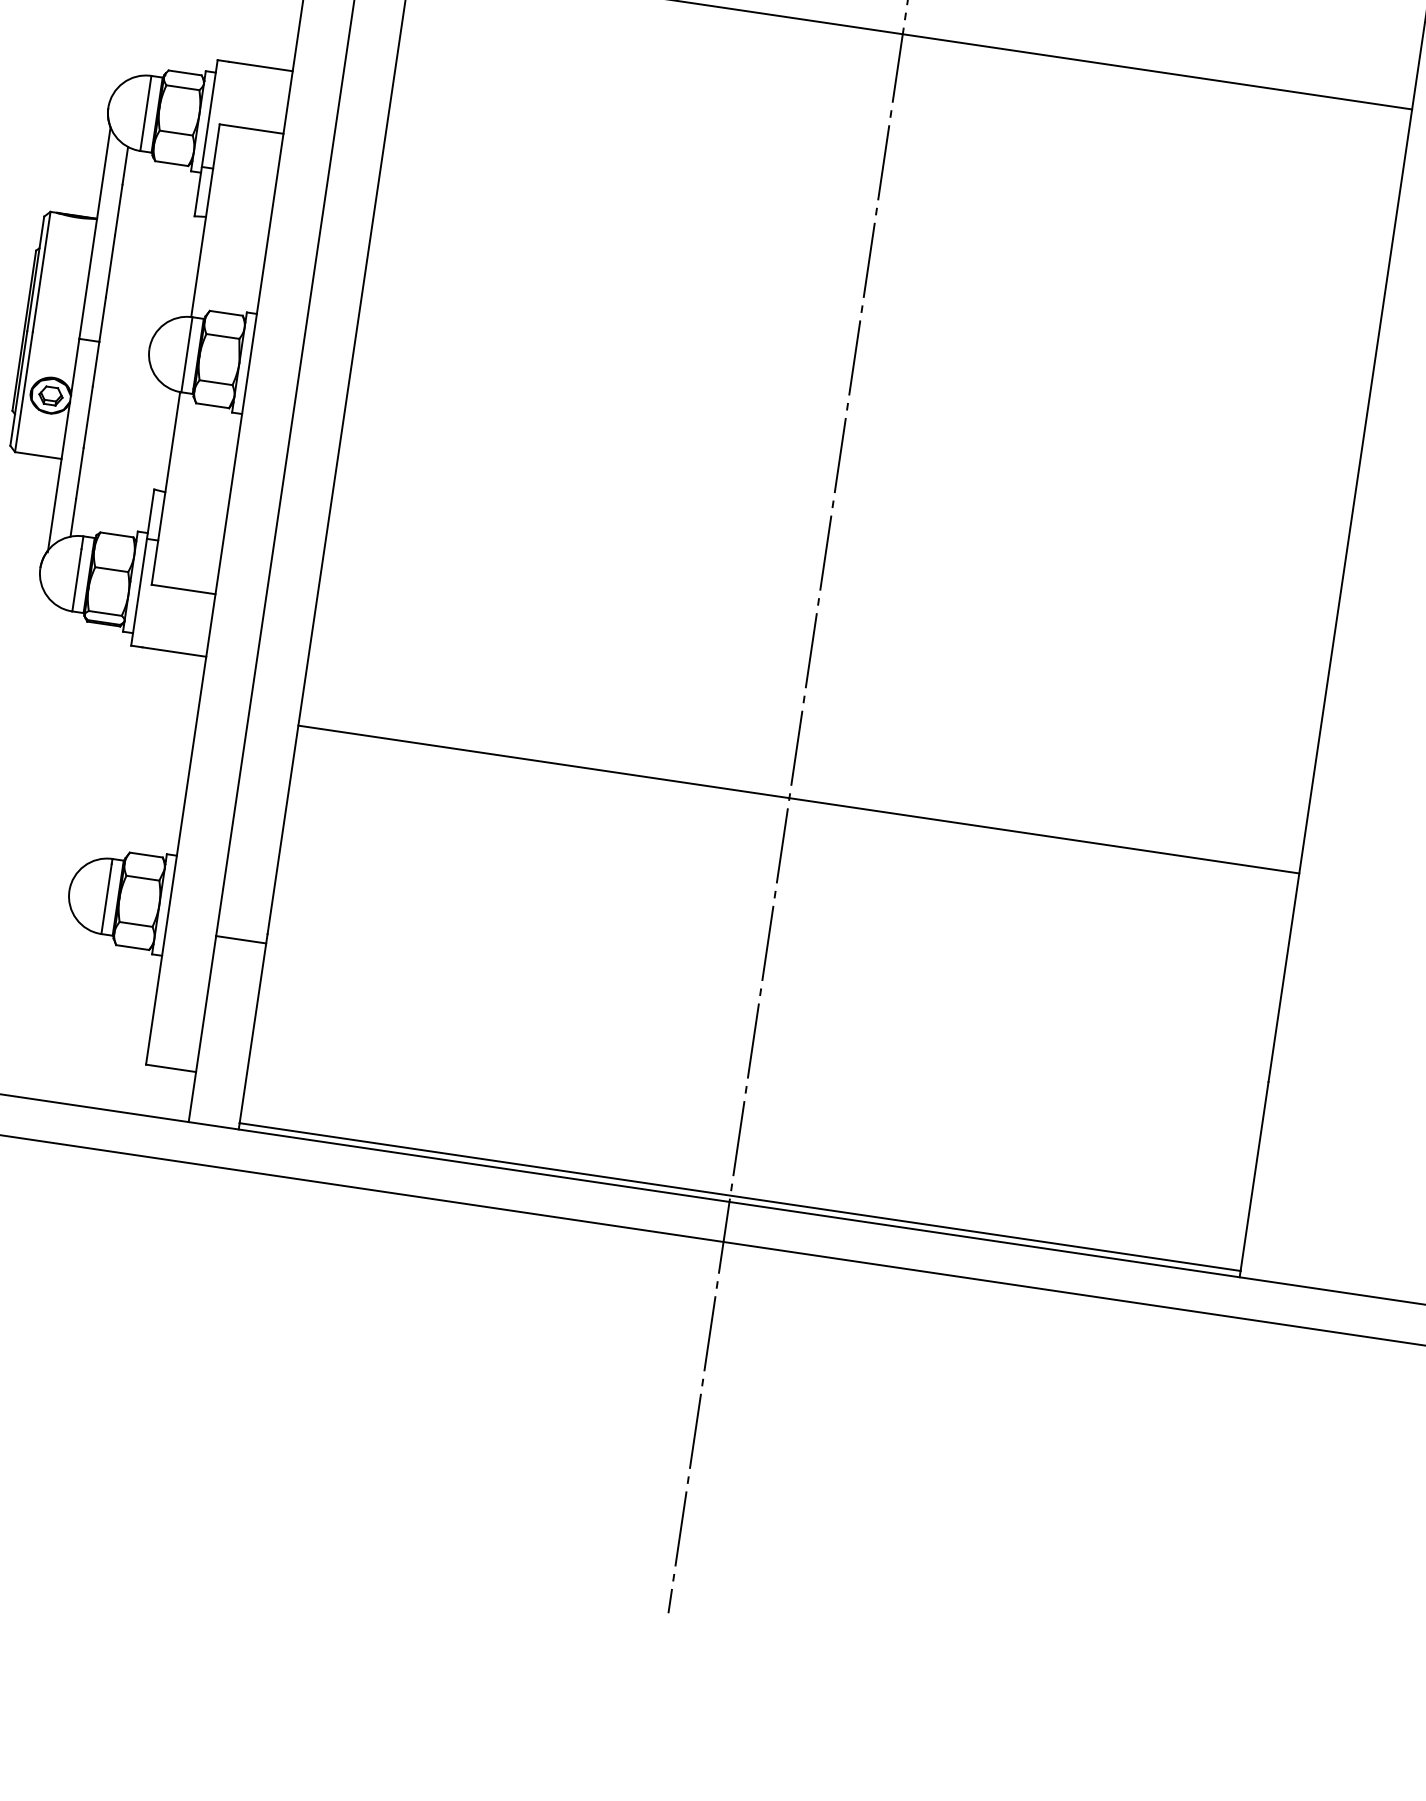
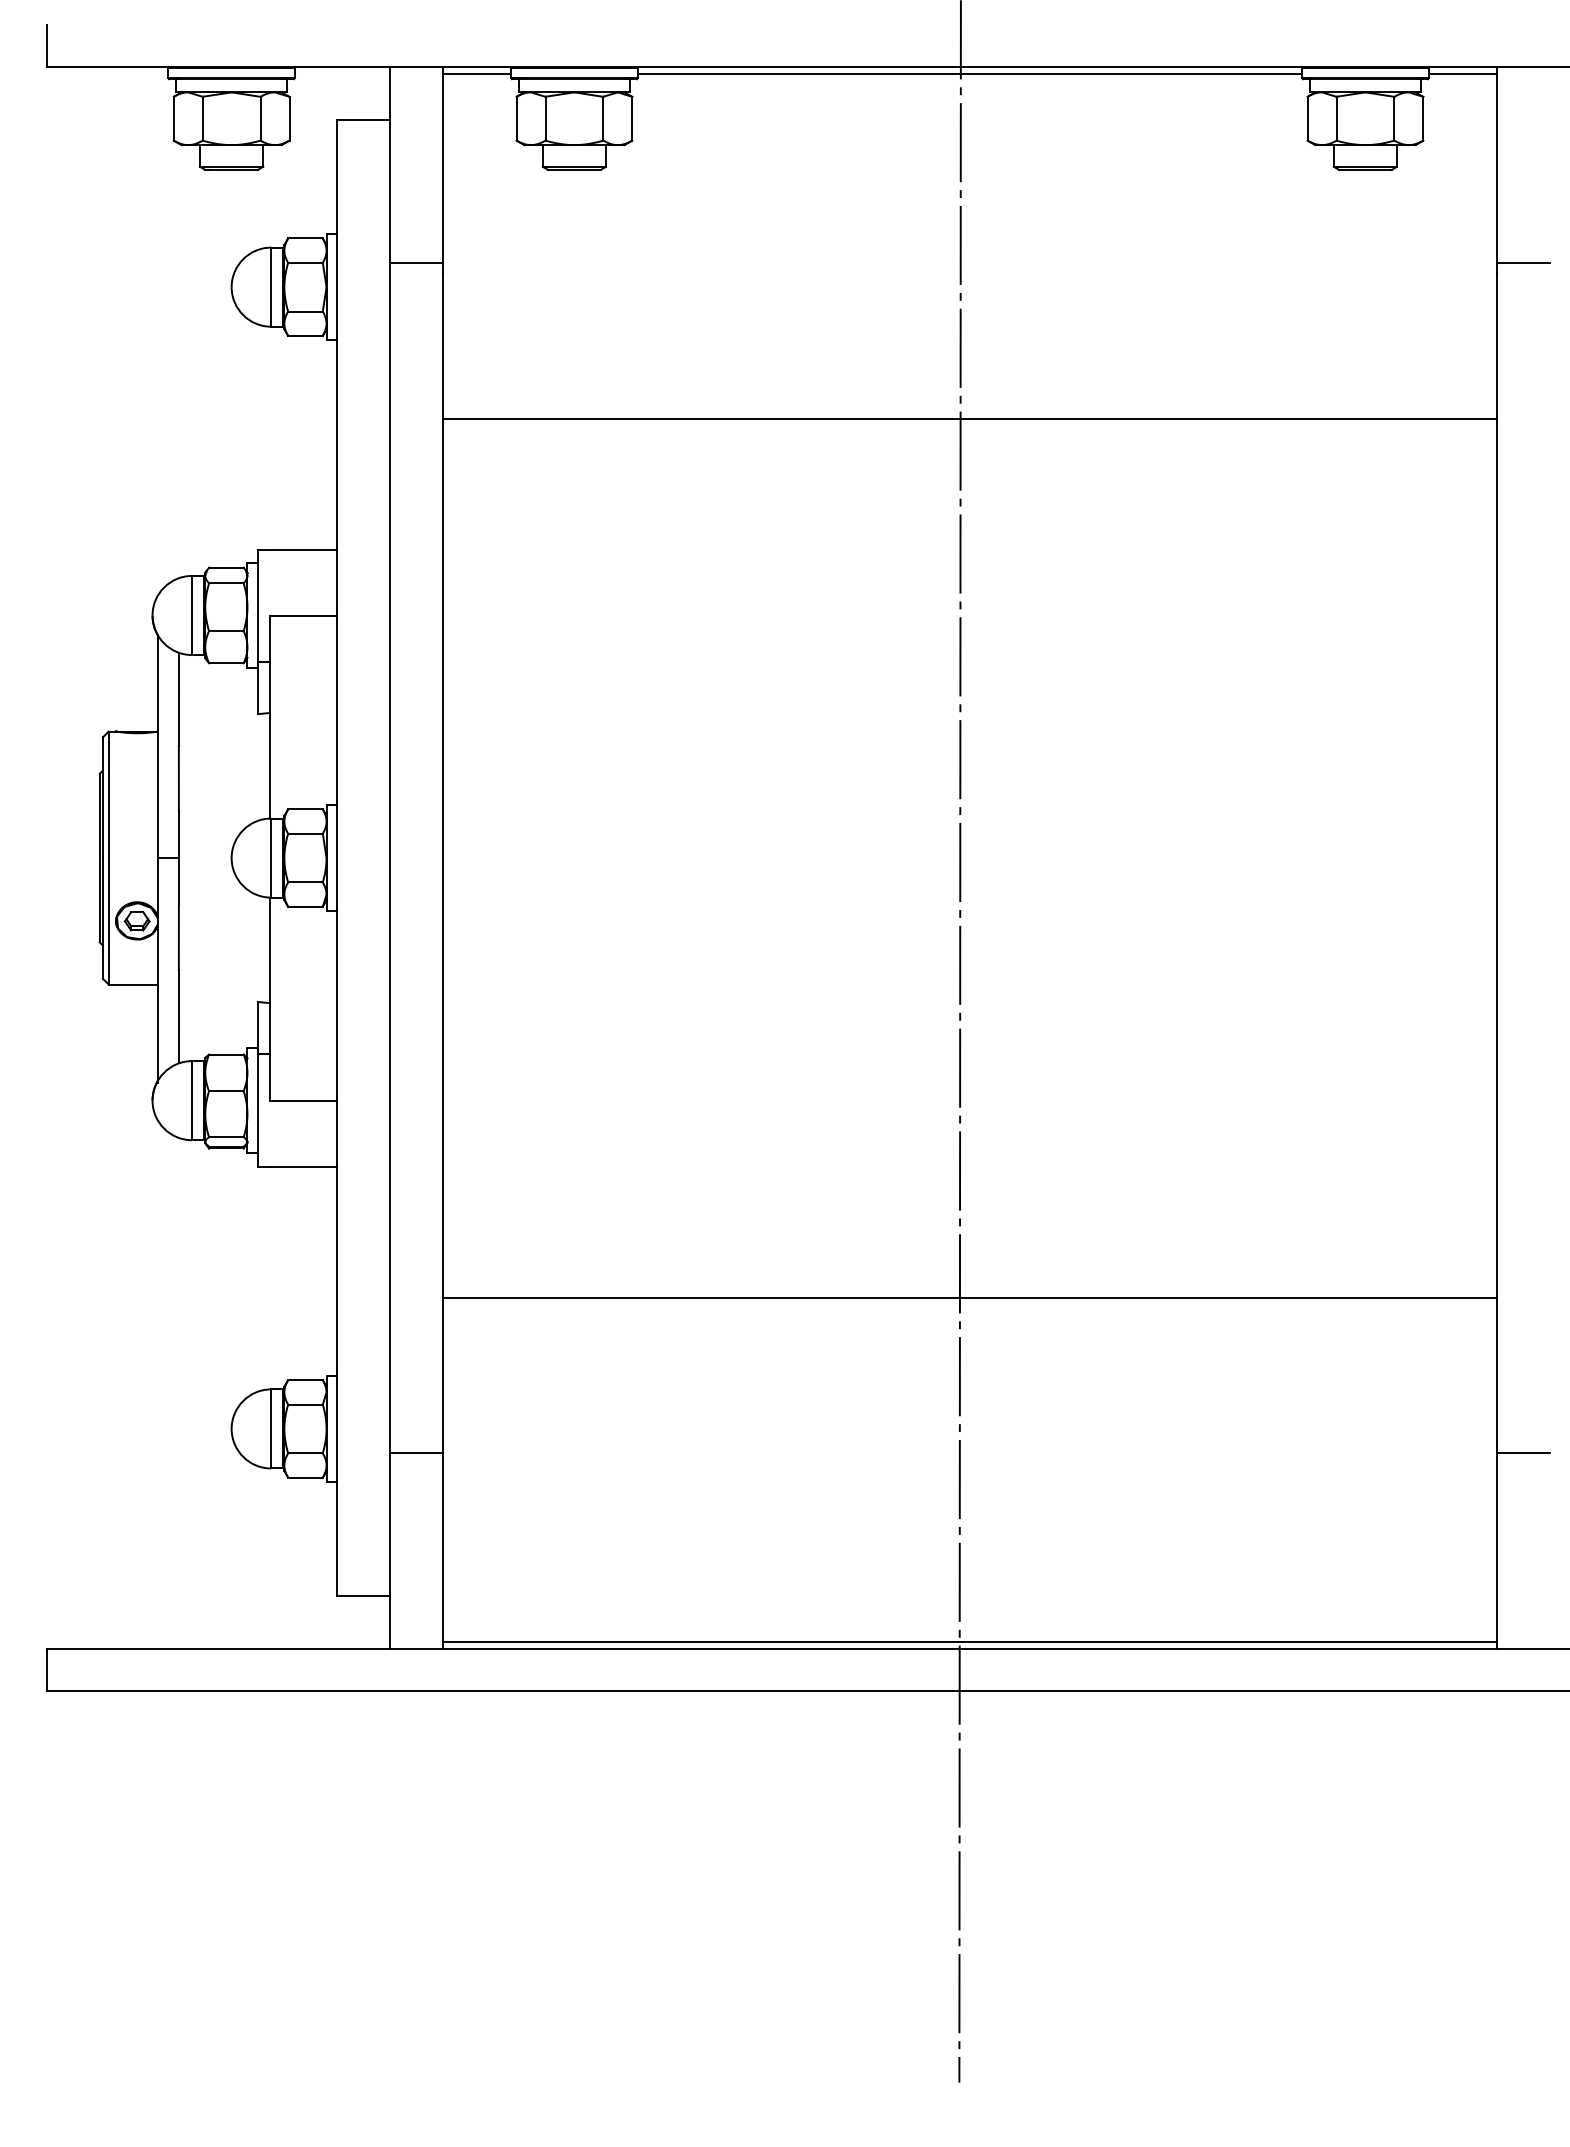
line: (798, 799) -> (969, 1297), moved
line: (1291, 1095) -> (1523, 1453), added

